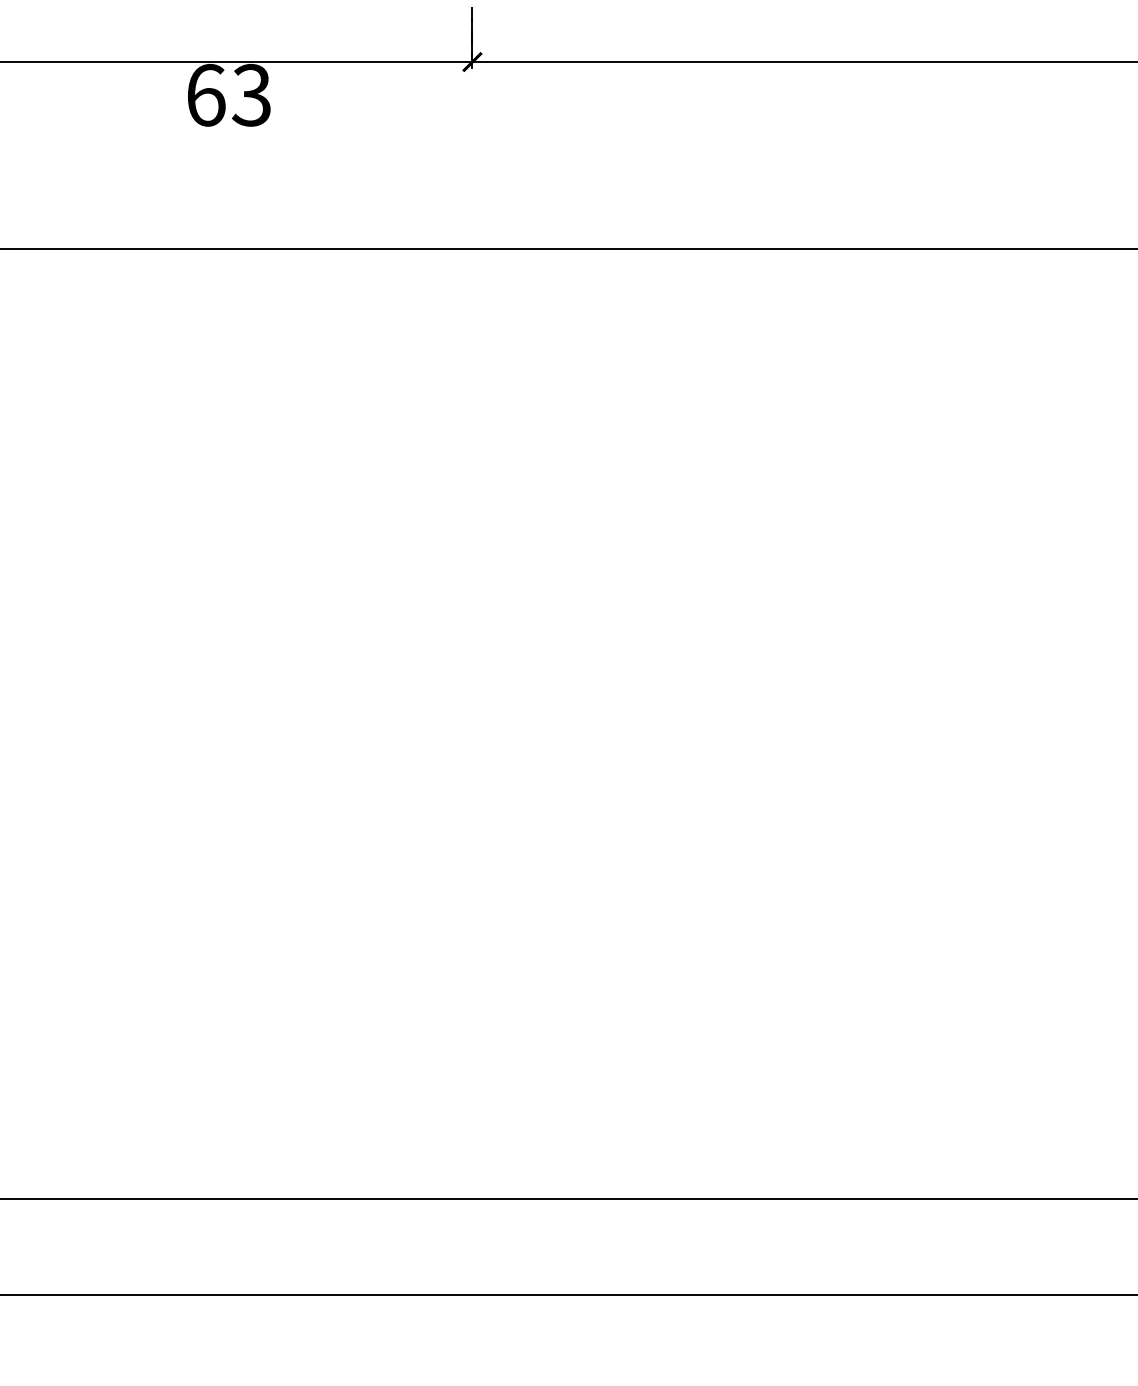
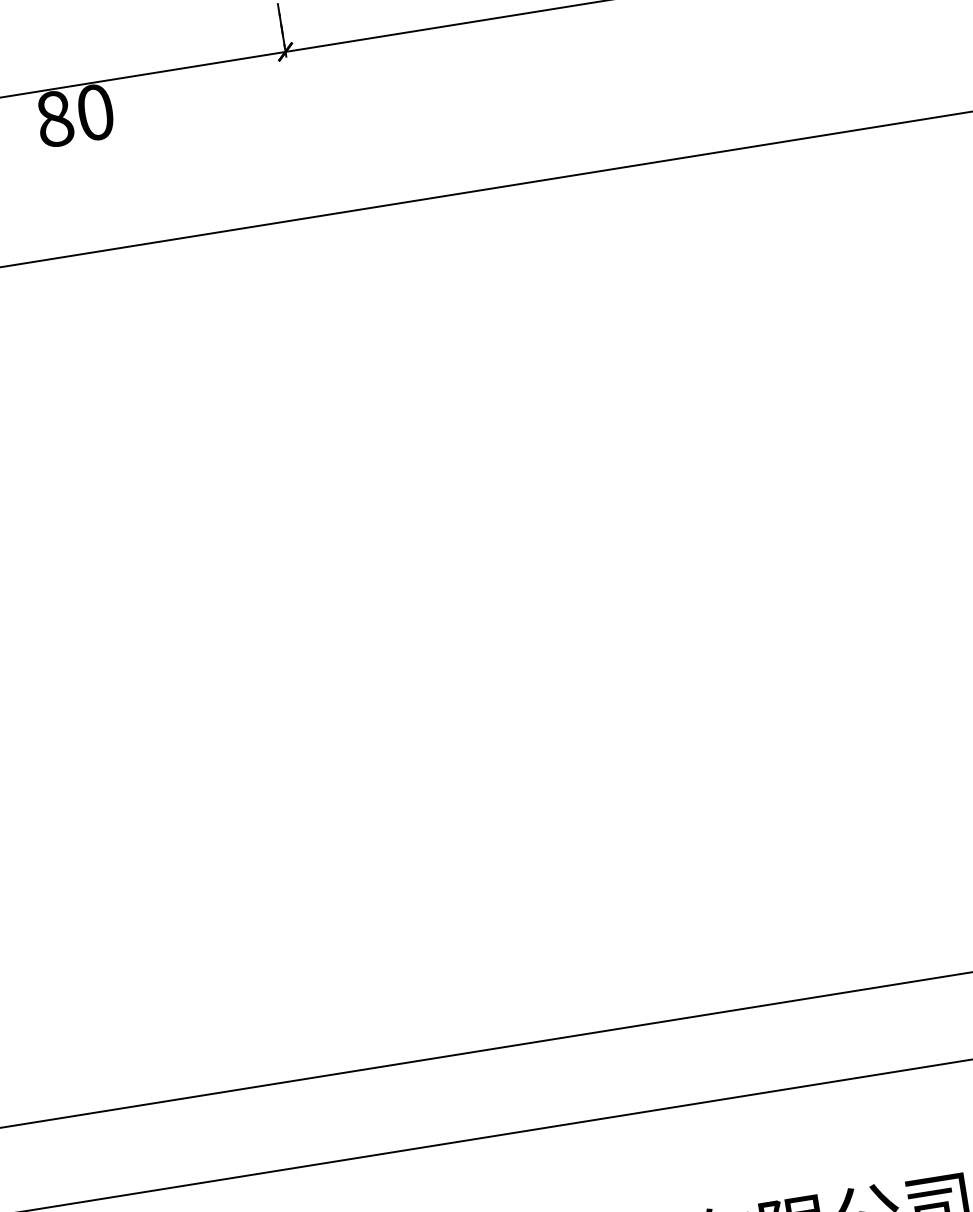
text: (229, 94) -> (75, 114), 63 -> 80

